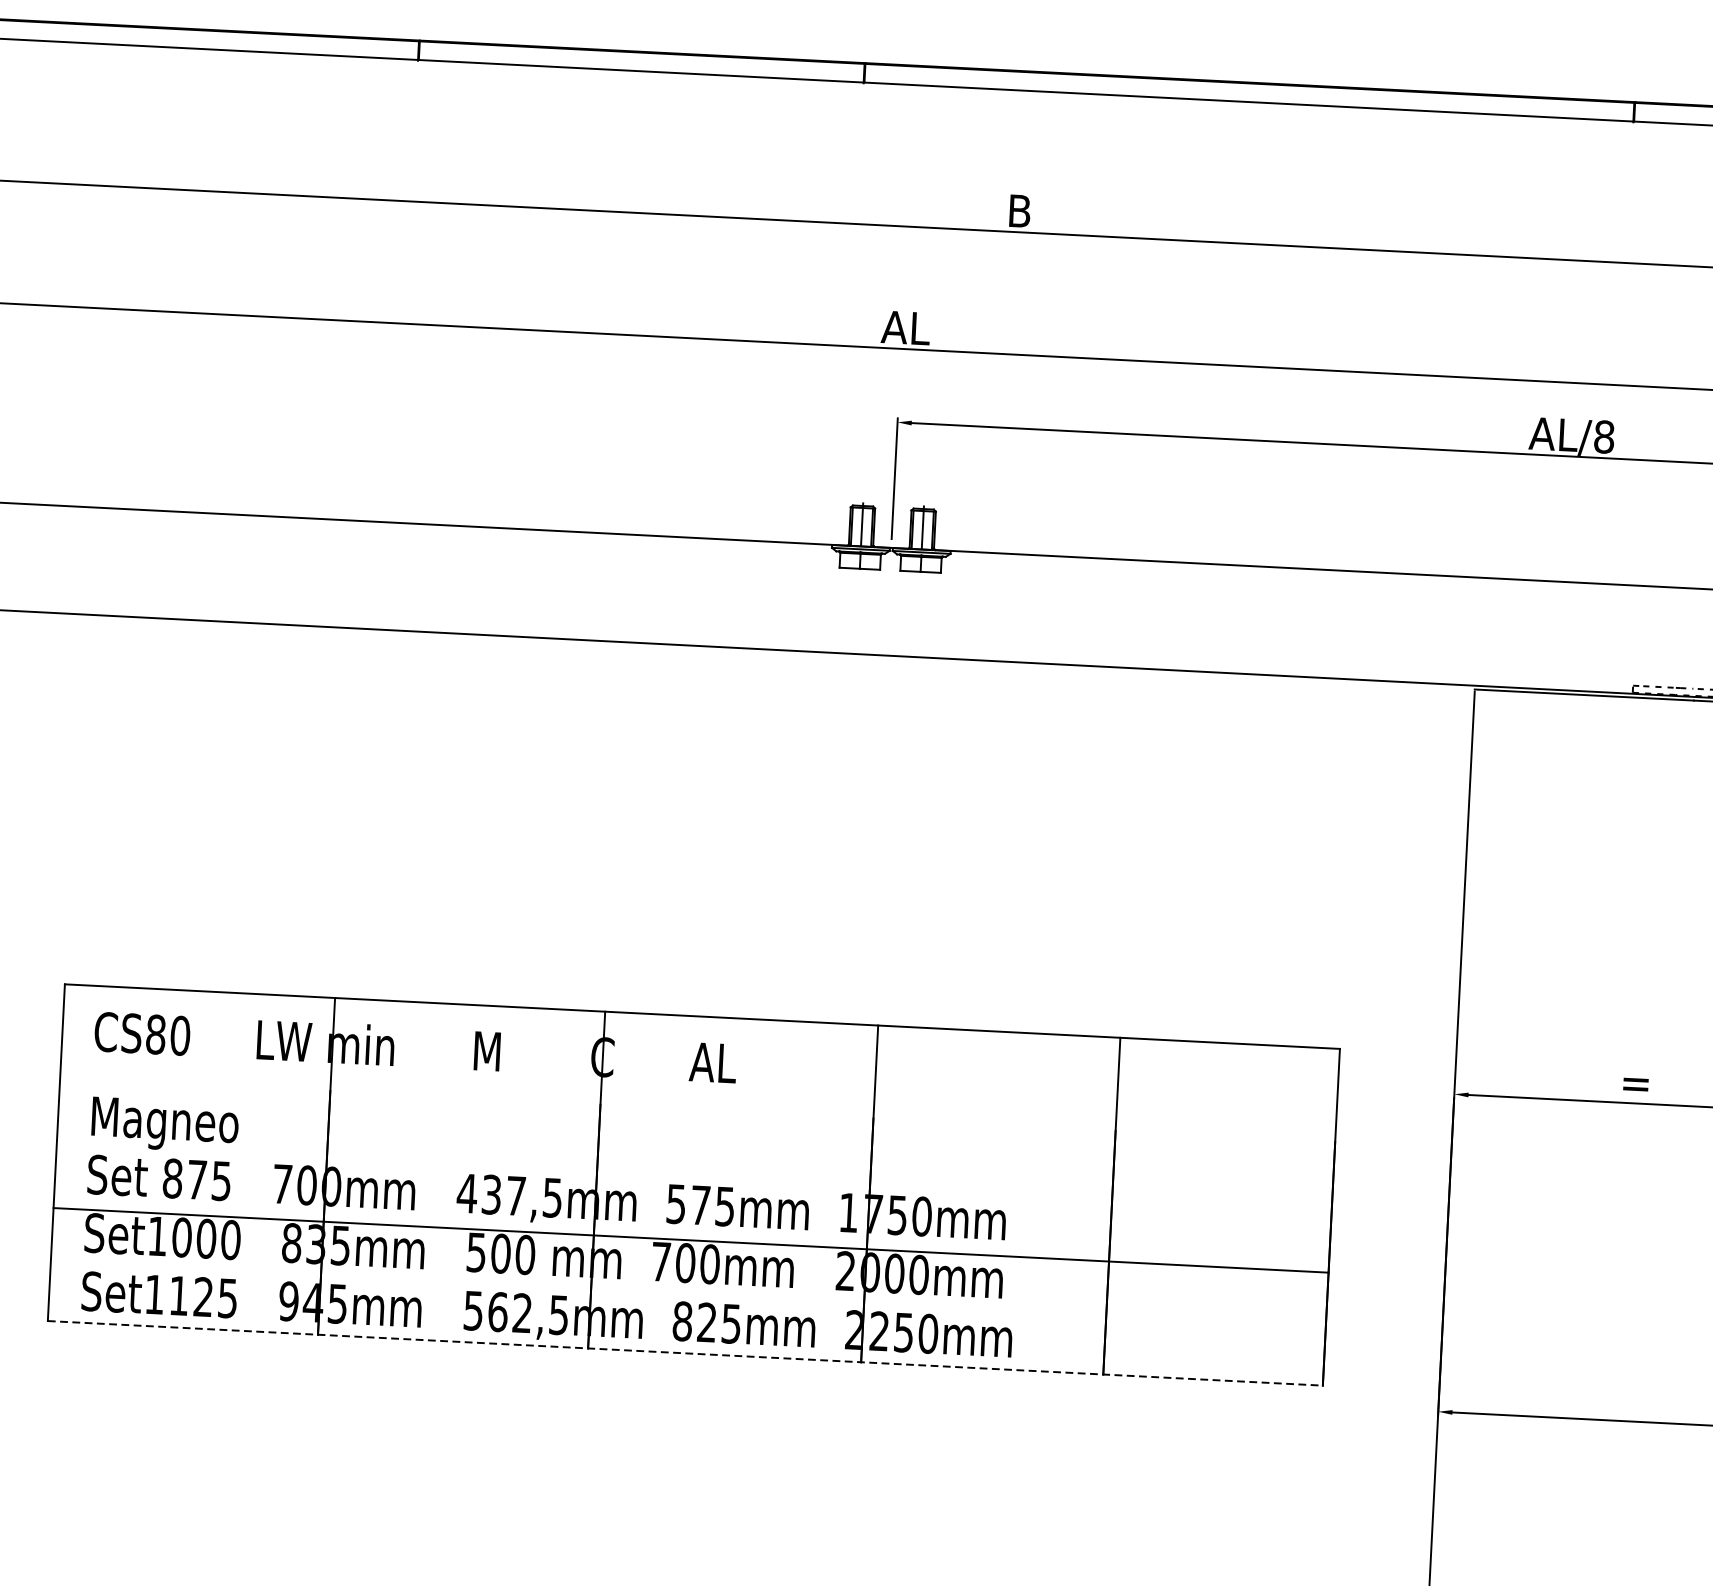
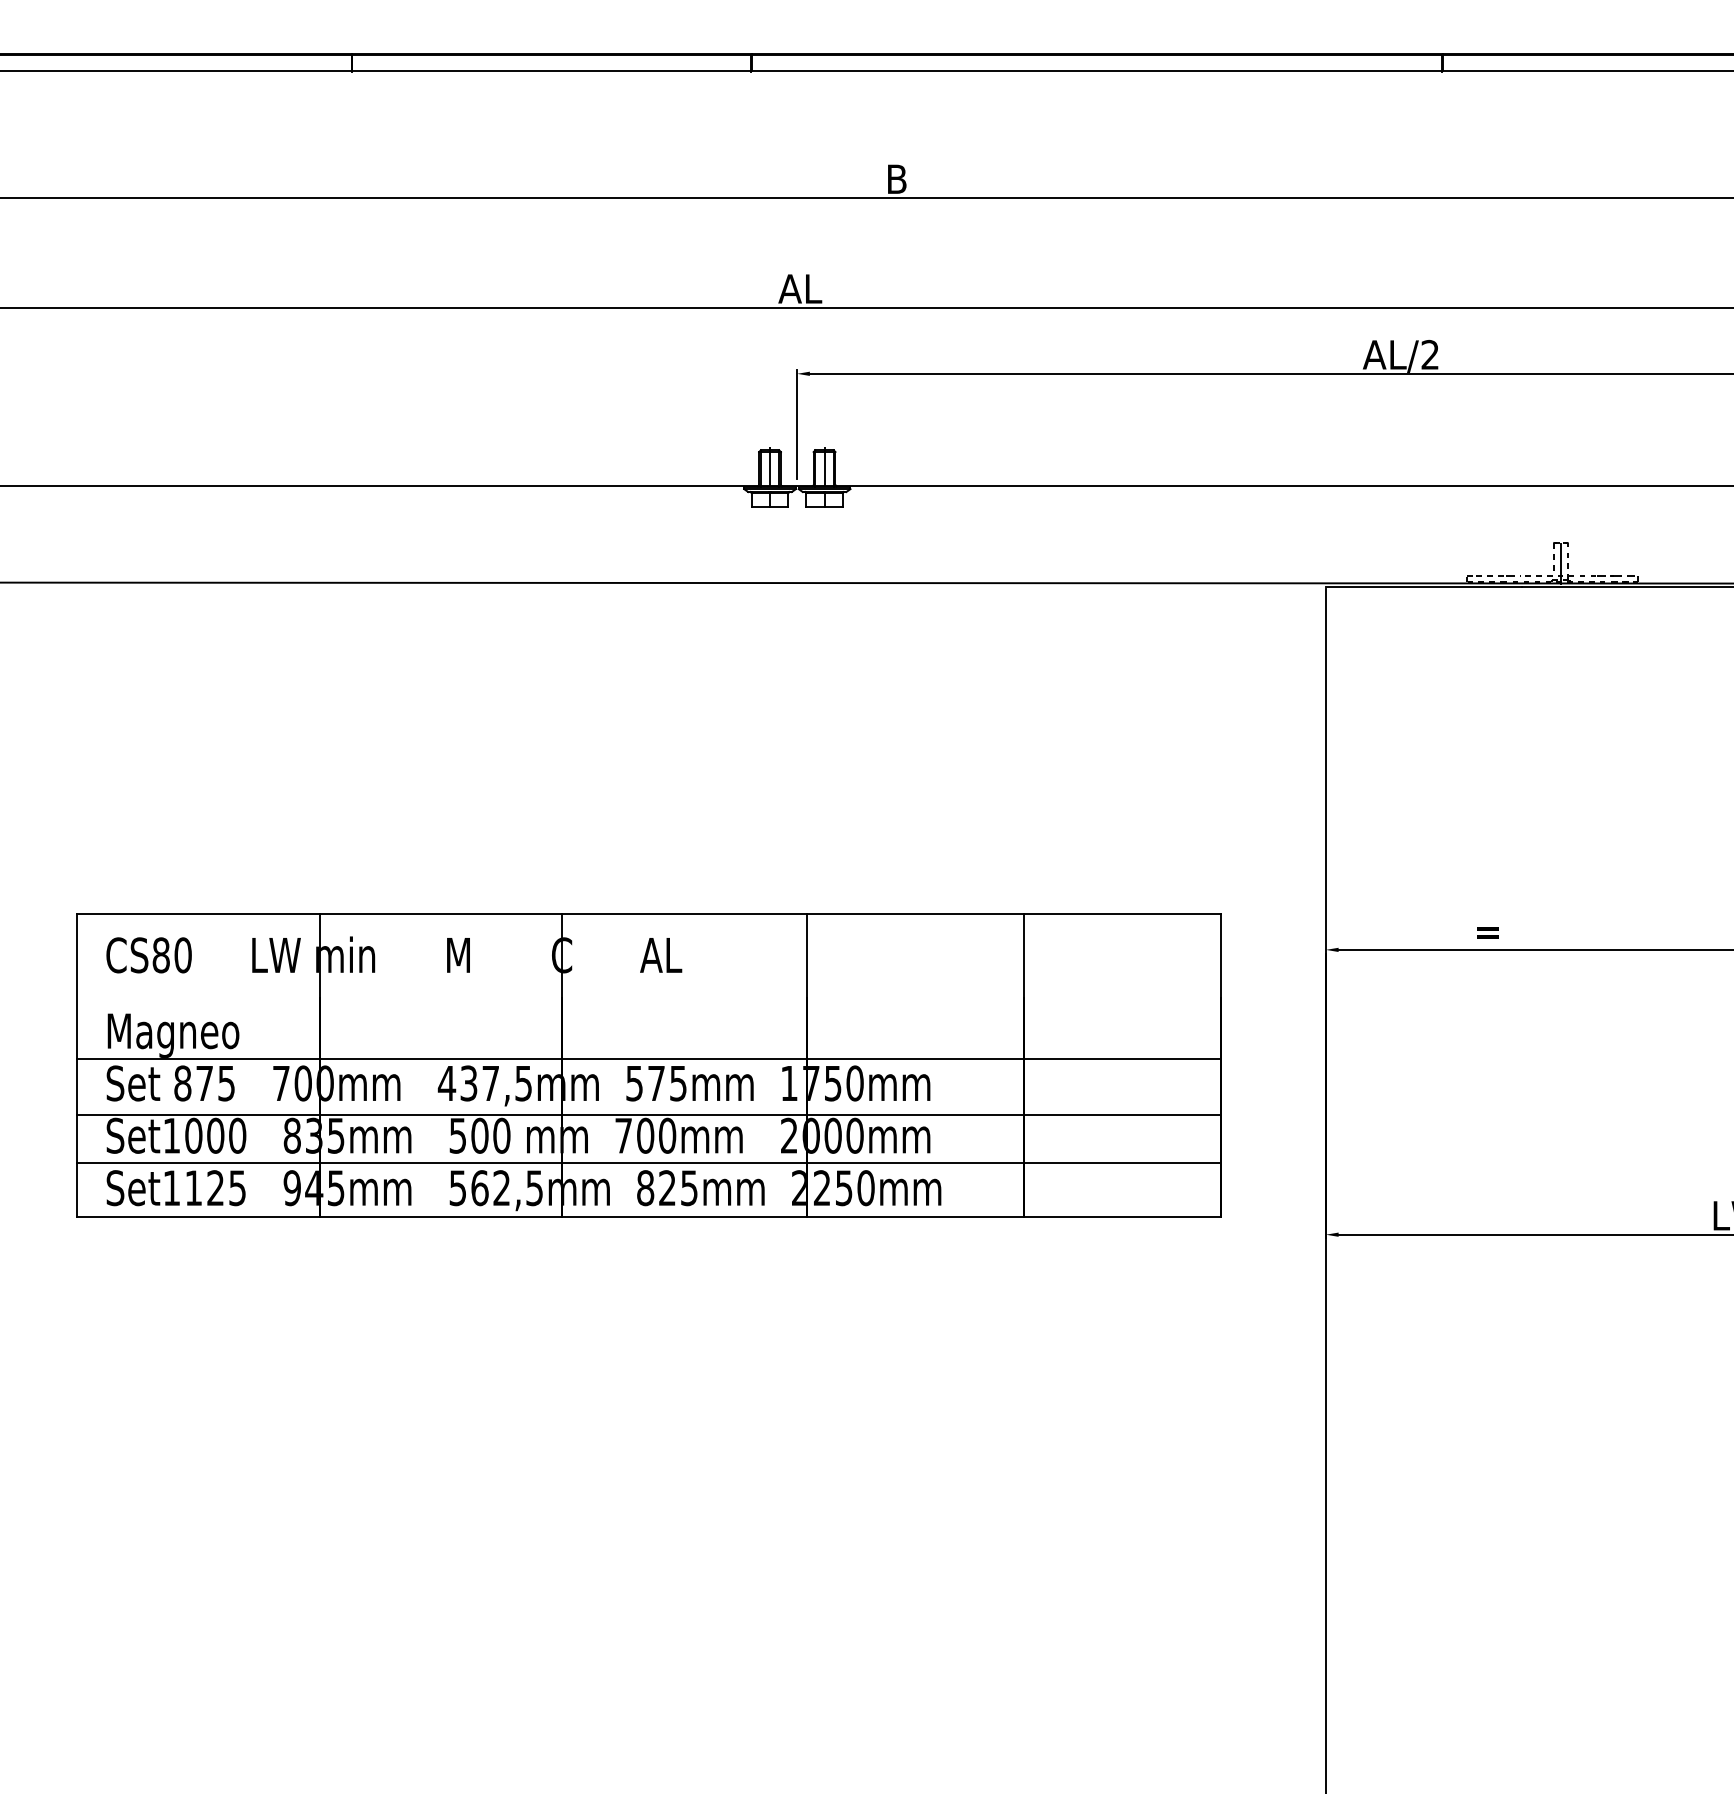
text: (1604, 436) -> (1430, 354), AL/8 -> AL/2
line: (694, 1178) -> (649, 1059), added
line: (688, 1294) -> (649, 1163), added
line: (685, 1353) -> (649, 1216), dashed -> solid

